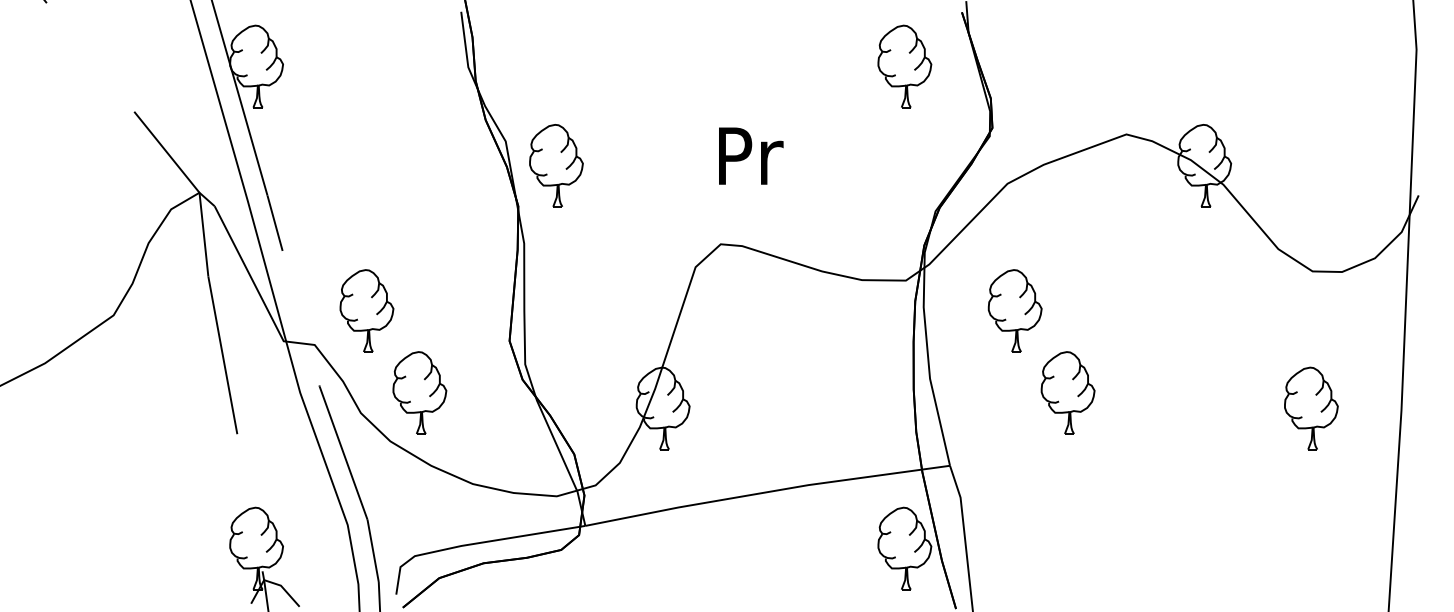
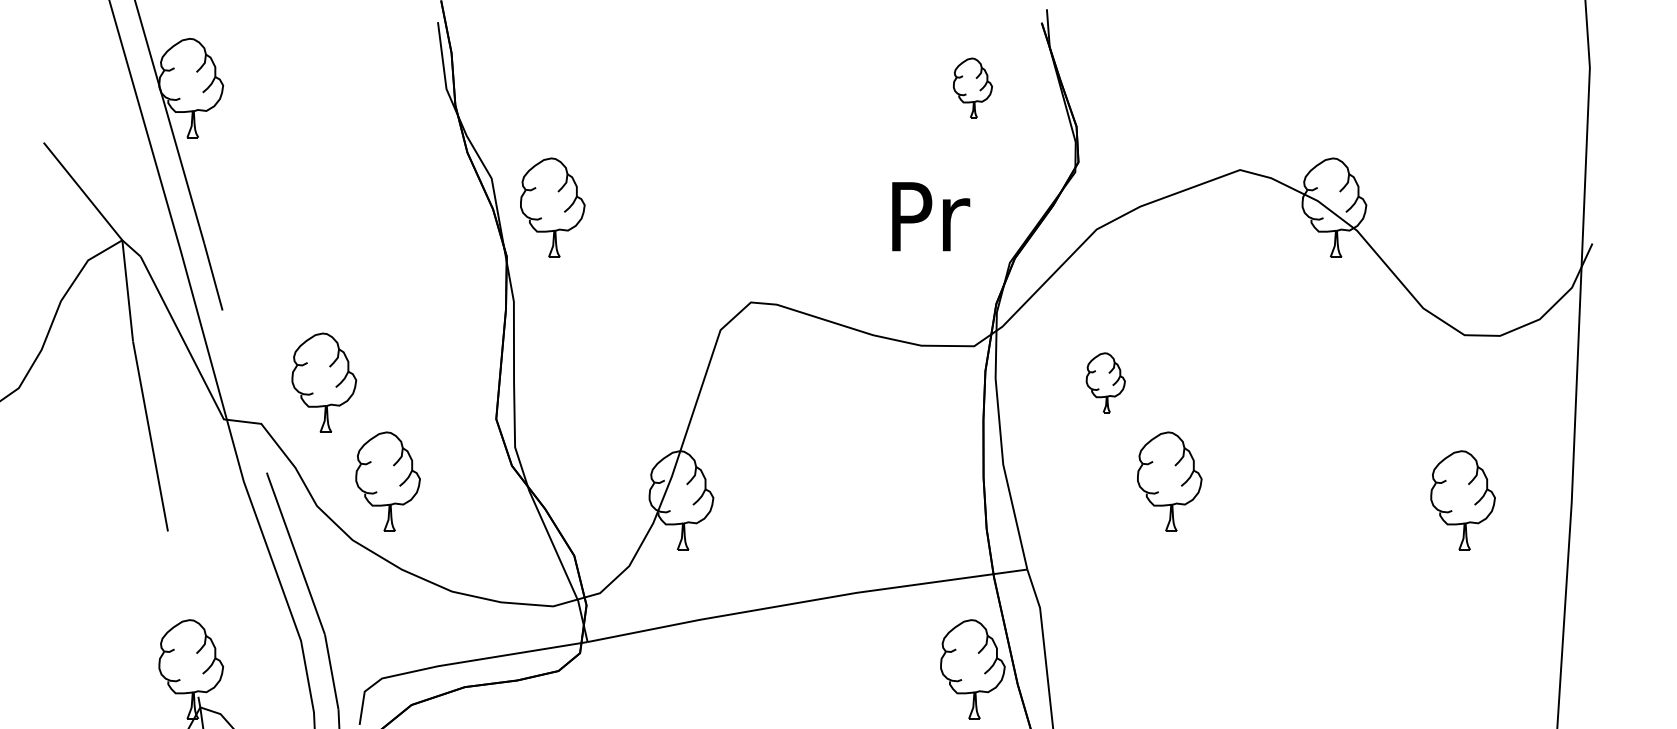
part: (904, 66) -> (972, 88), size x0.6
text: (751, 155) -> (931, 215), moved
part: (1014, 310) -> (1105, 382), size x0.6

